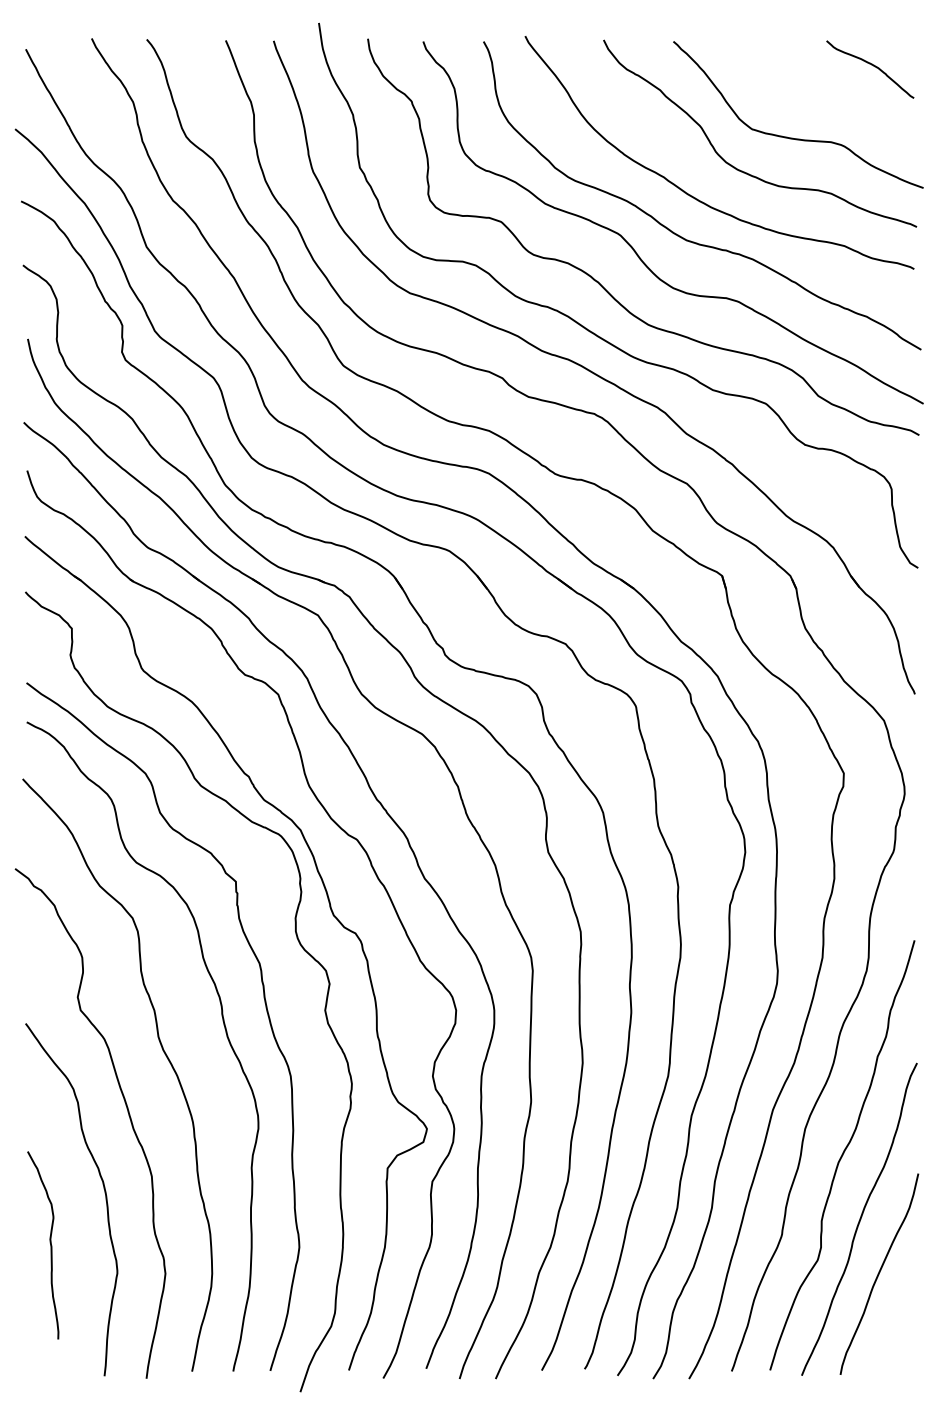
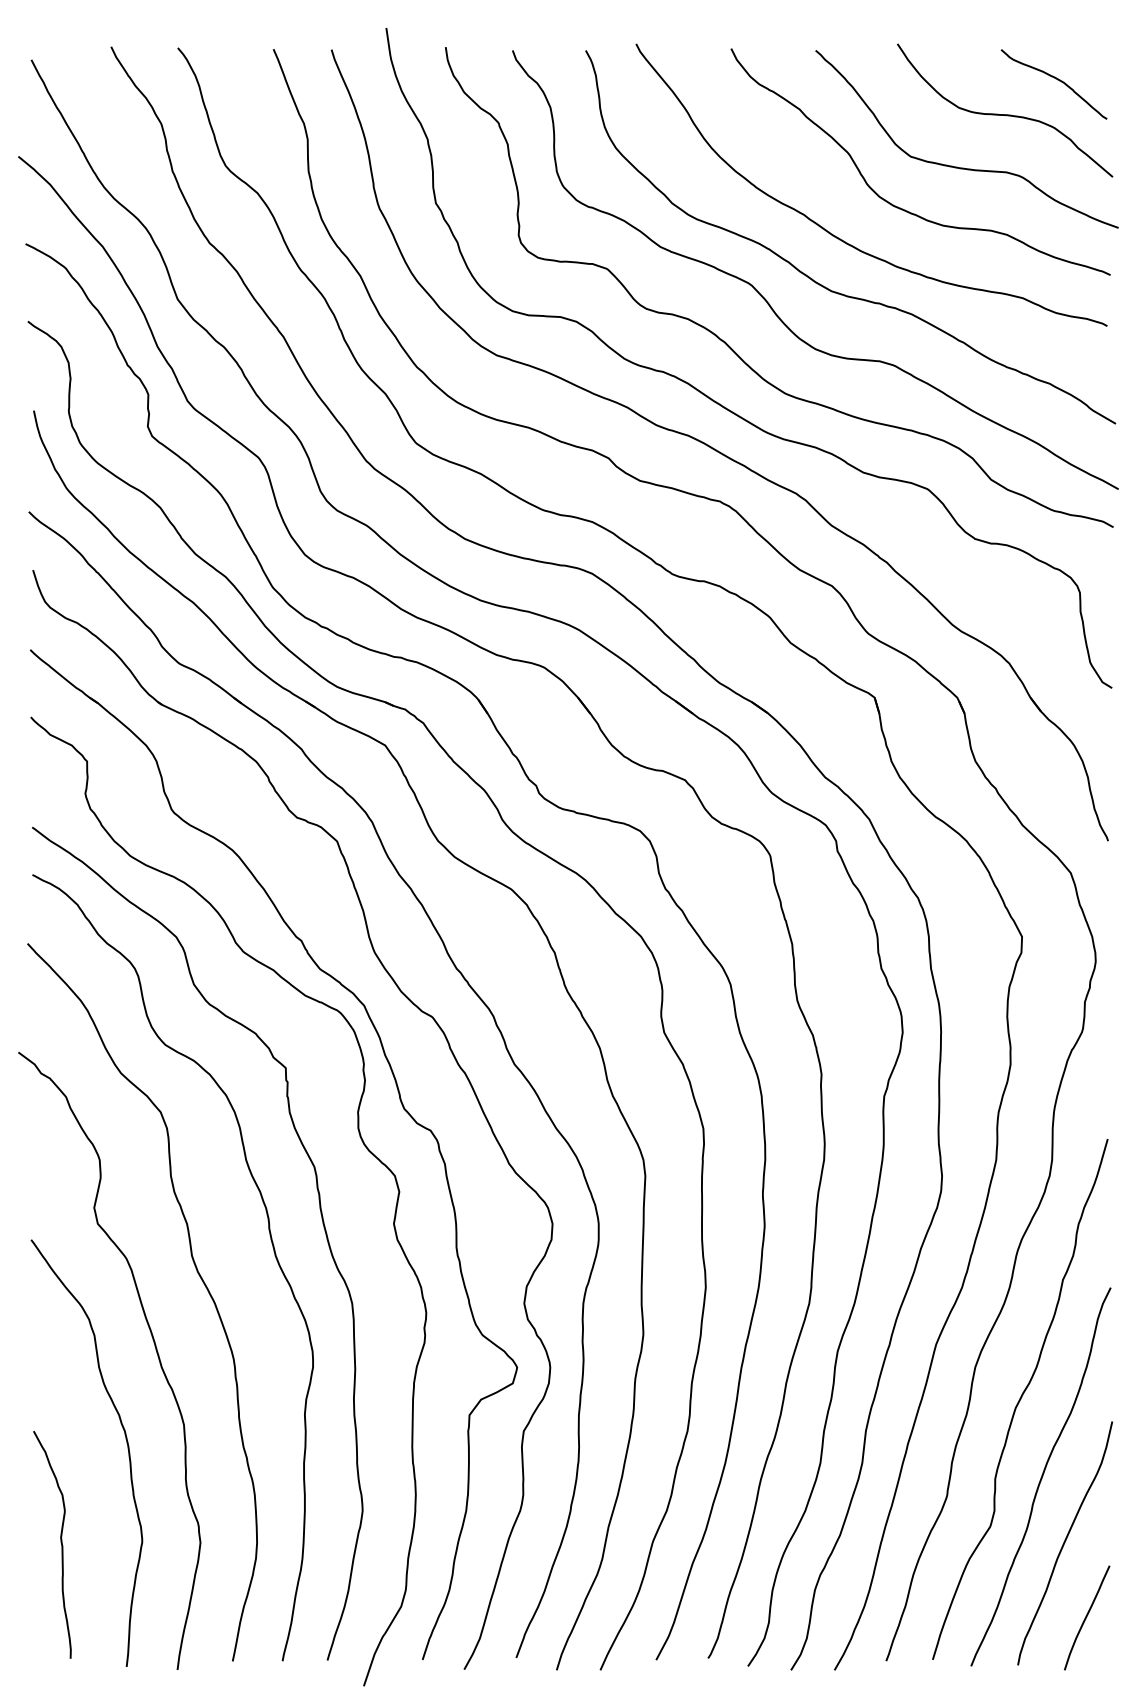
curve: (827, 93) -> (1002, 113), added
curve: (49, 1242) -> (60, 1541), moved
curve: (897, 1335) -> (1087, 1617), added

